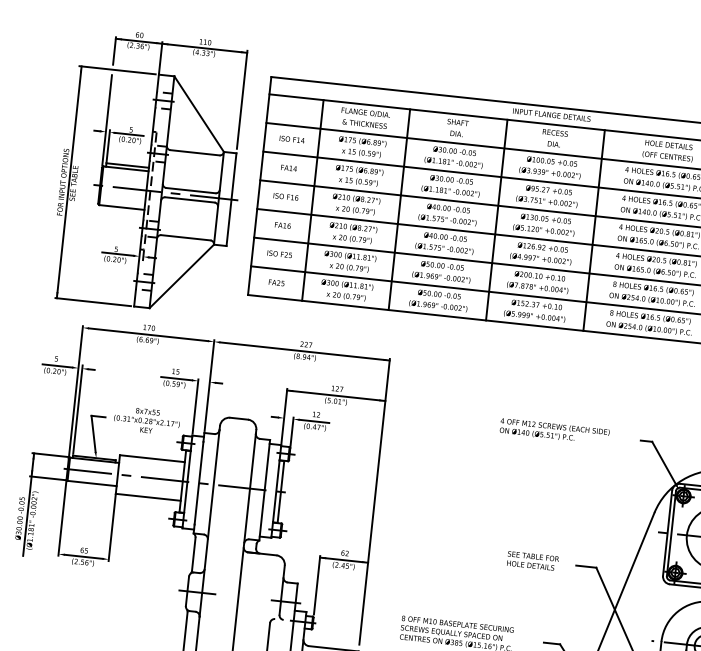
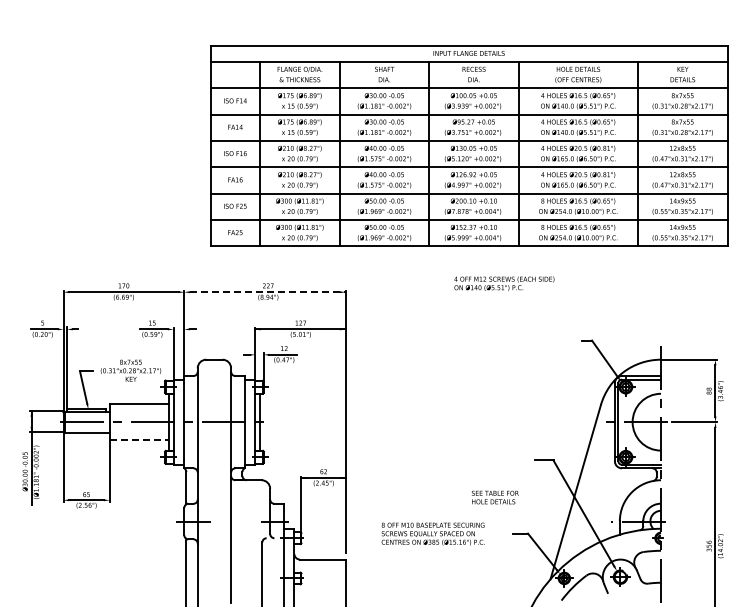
part: (151, 171) -> (110, 143), removed
line: (304, 351) -> (267, 292), solid -> dashed
text: (554, 431) -> (504, 283), moved
line: (148, 496) -> (139, 439), solid -> dashed
text: (532, 560) -> (494, 497), moved

